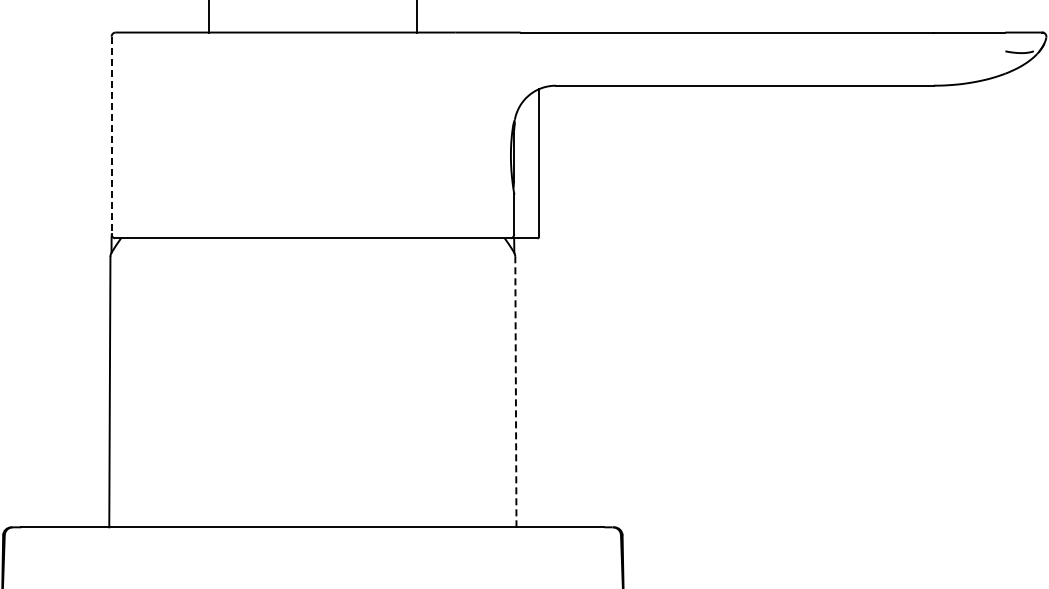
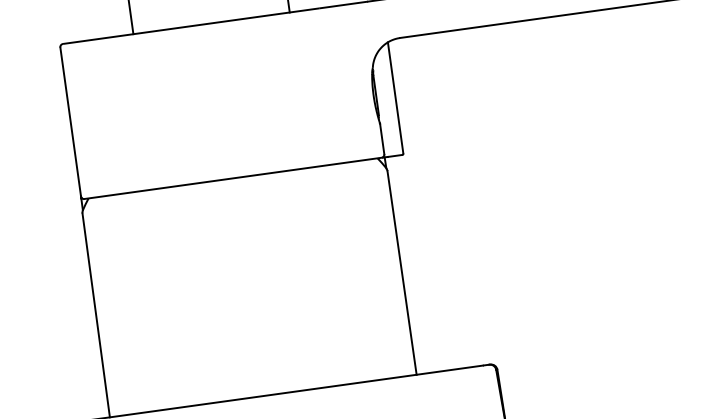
line: (111, 135) -> (70, 121), dashed -> solid
line: (515, 391) -> (401, 272), dashed -> solid

